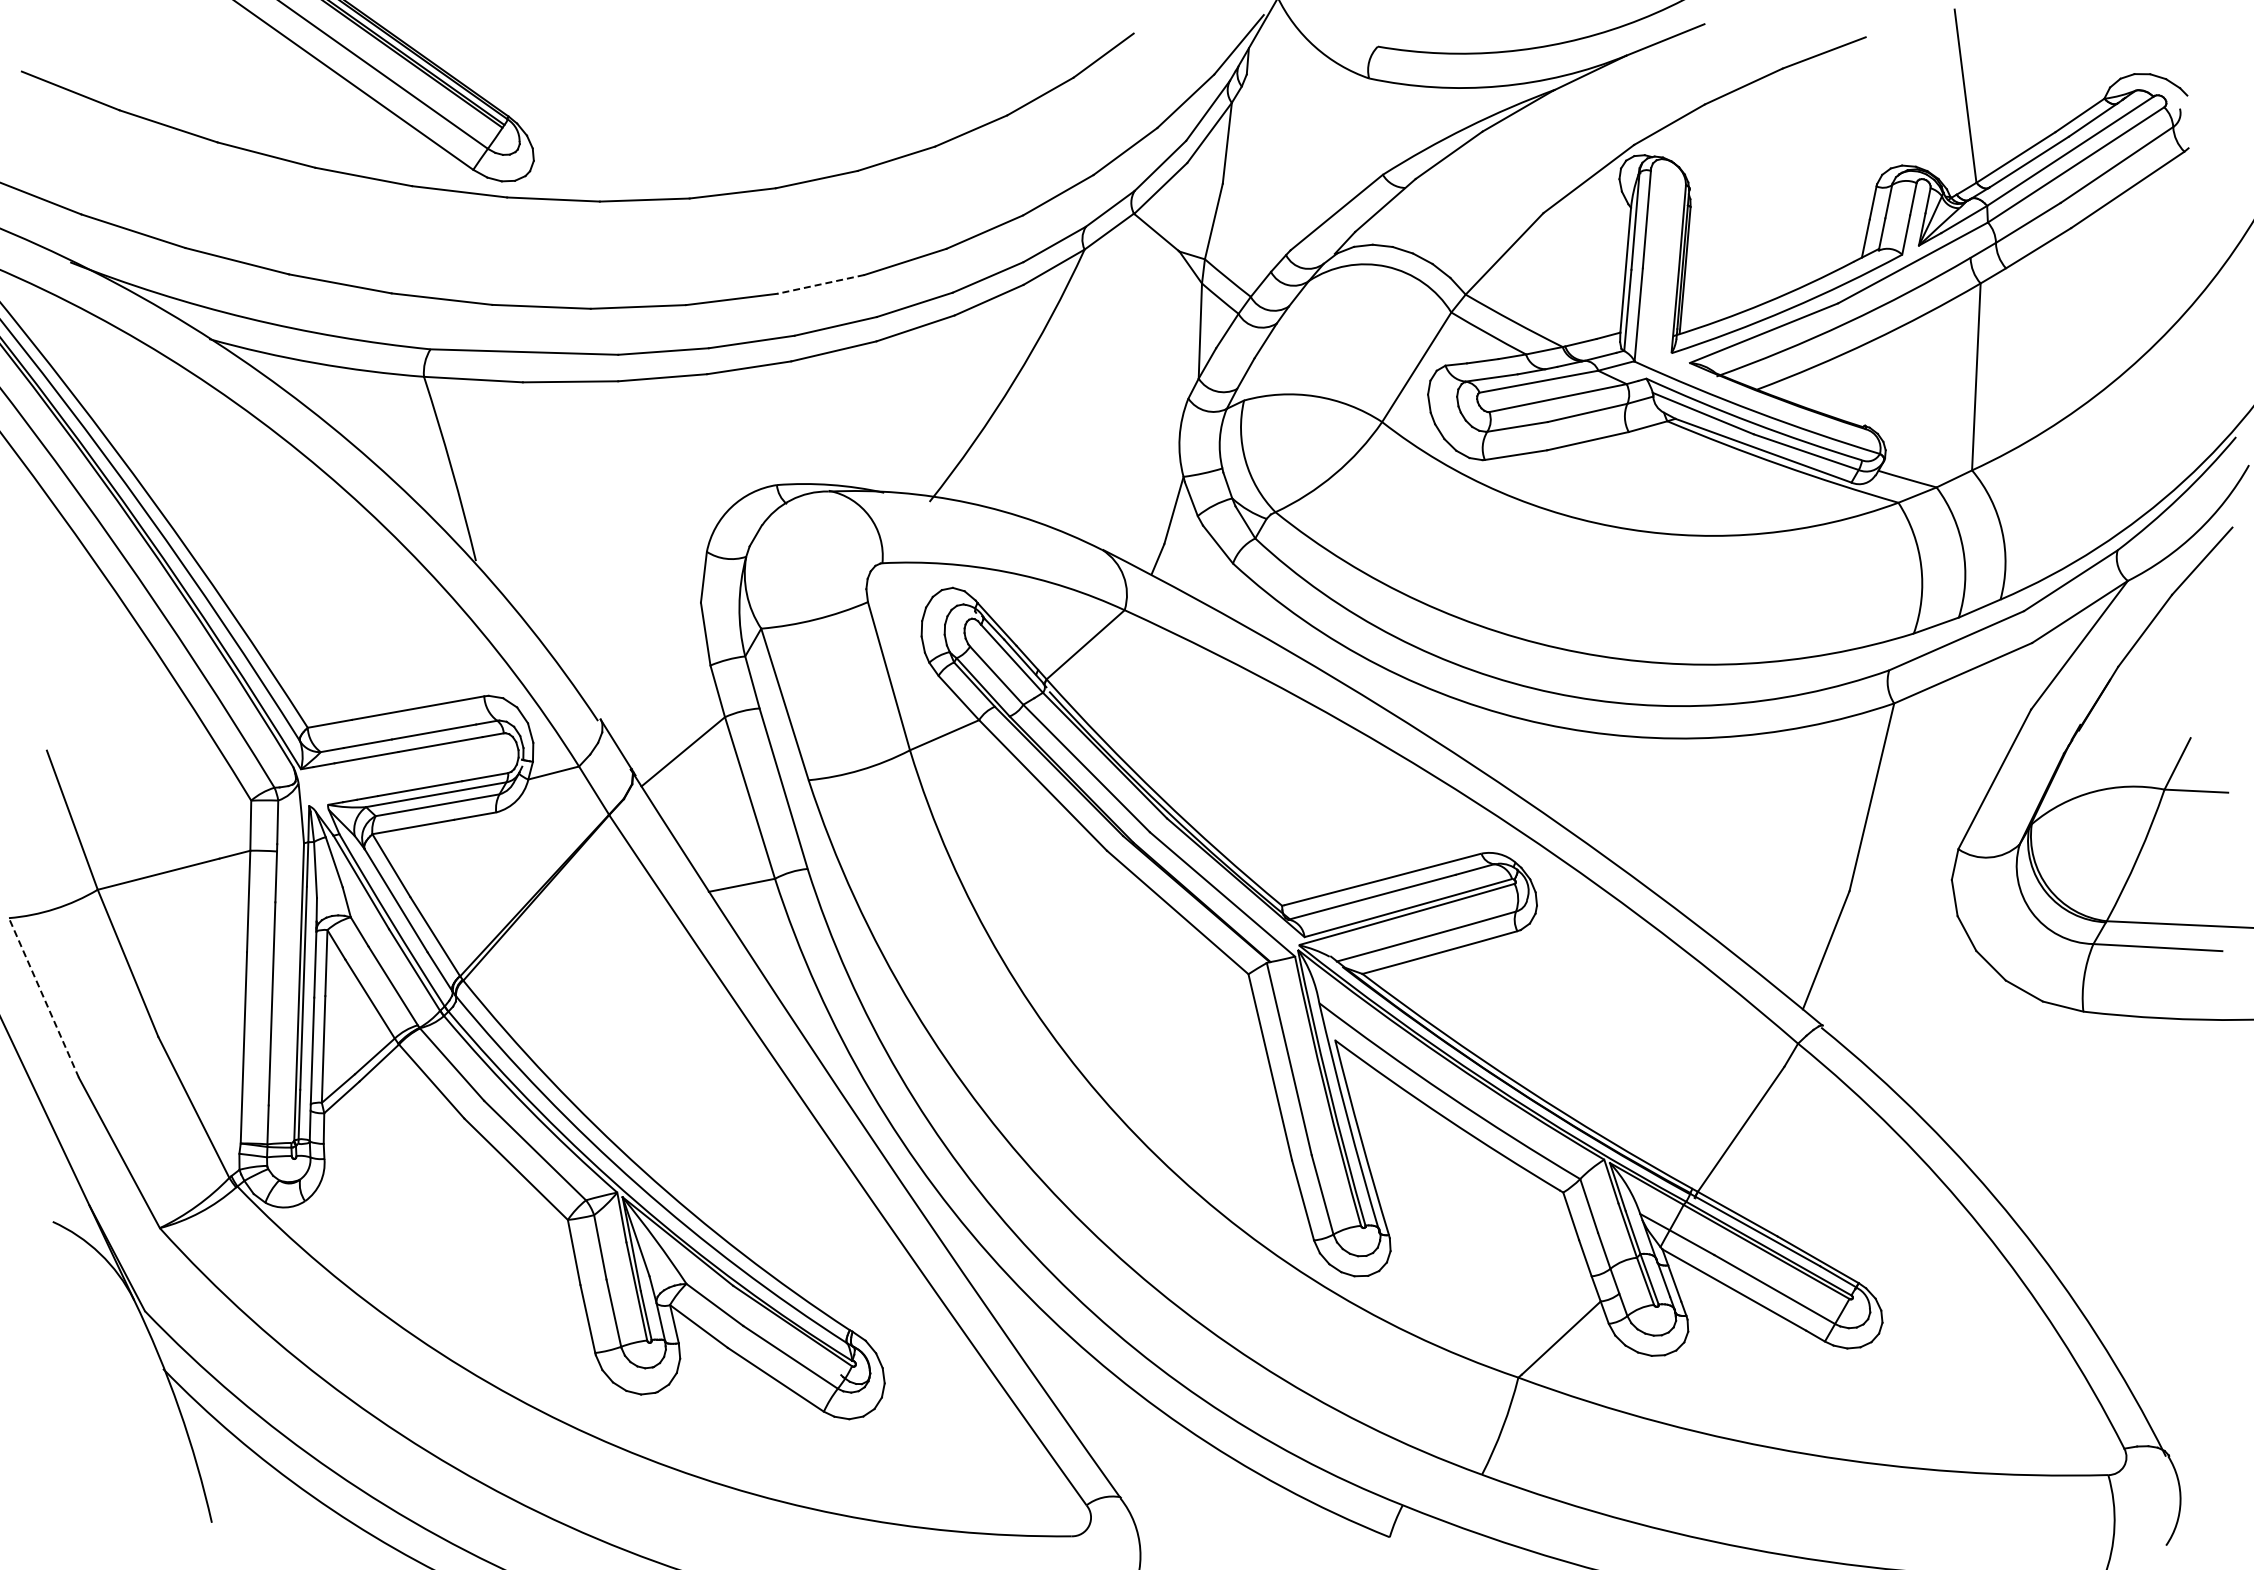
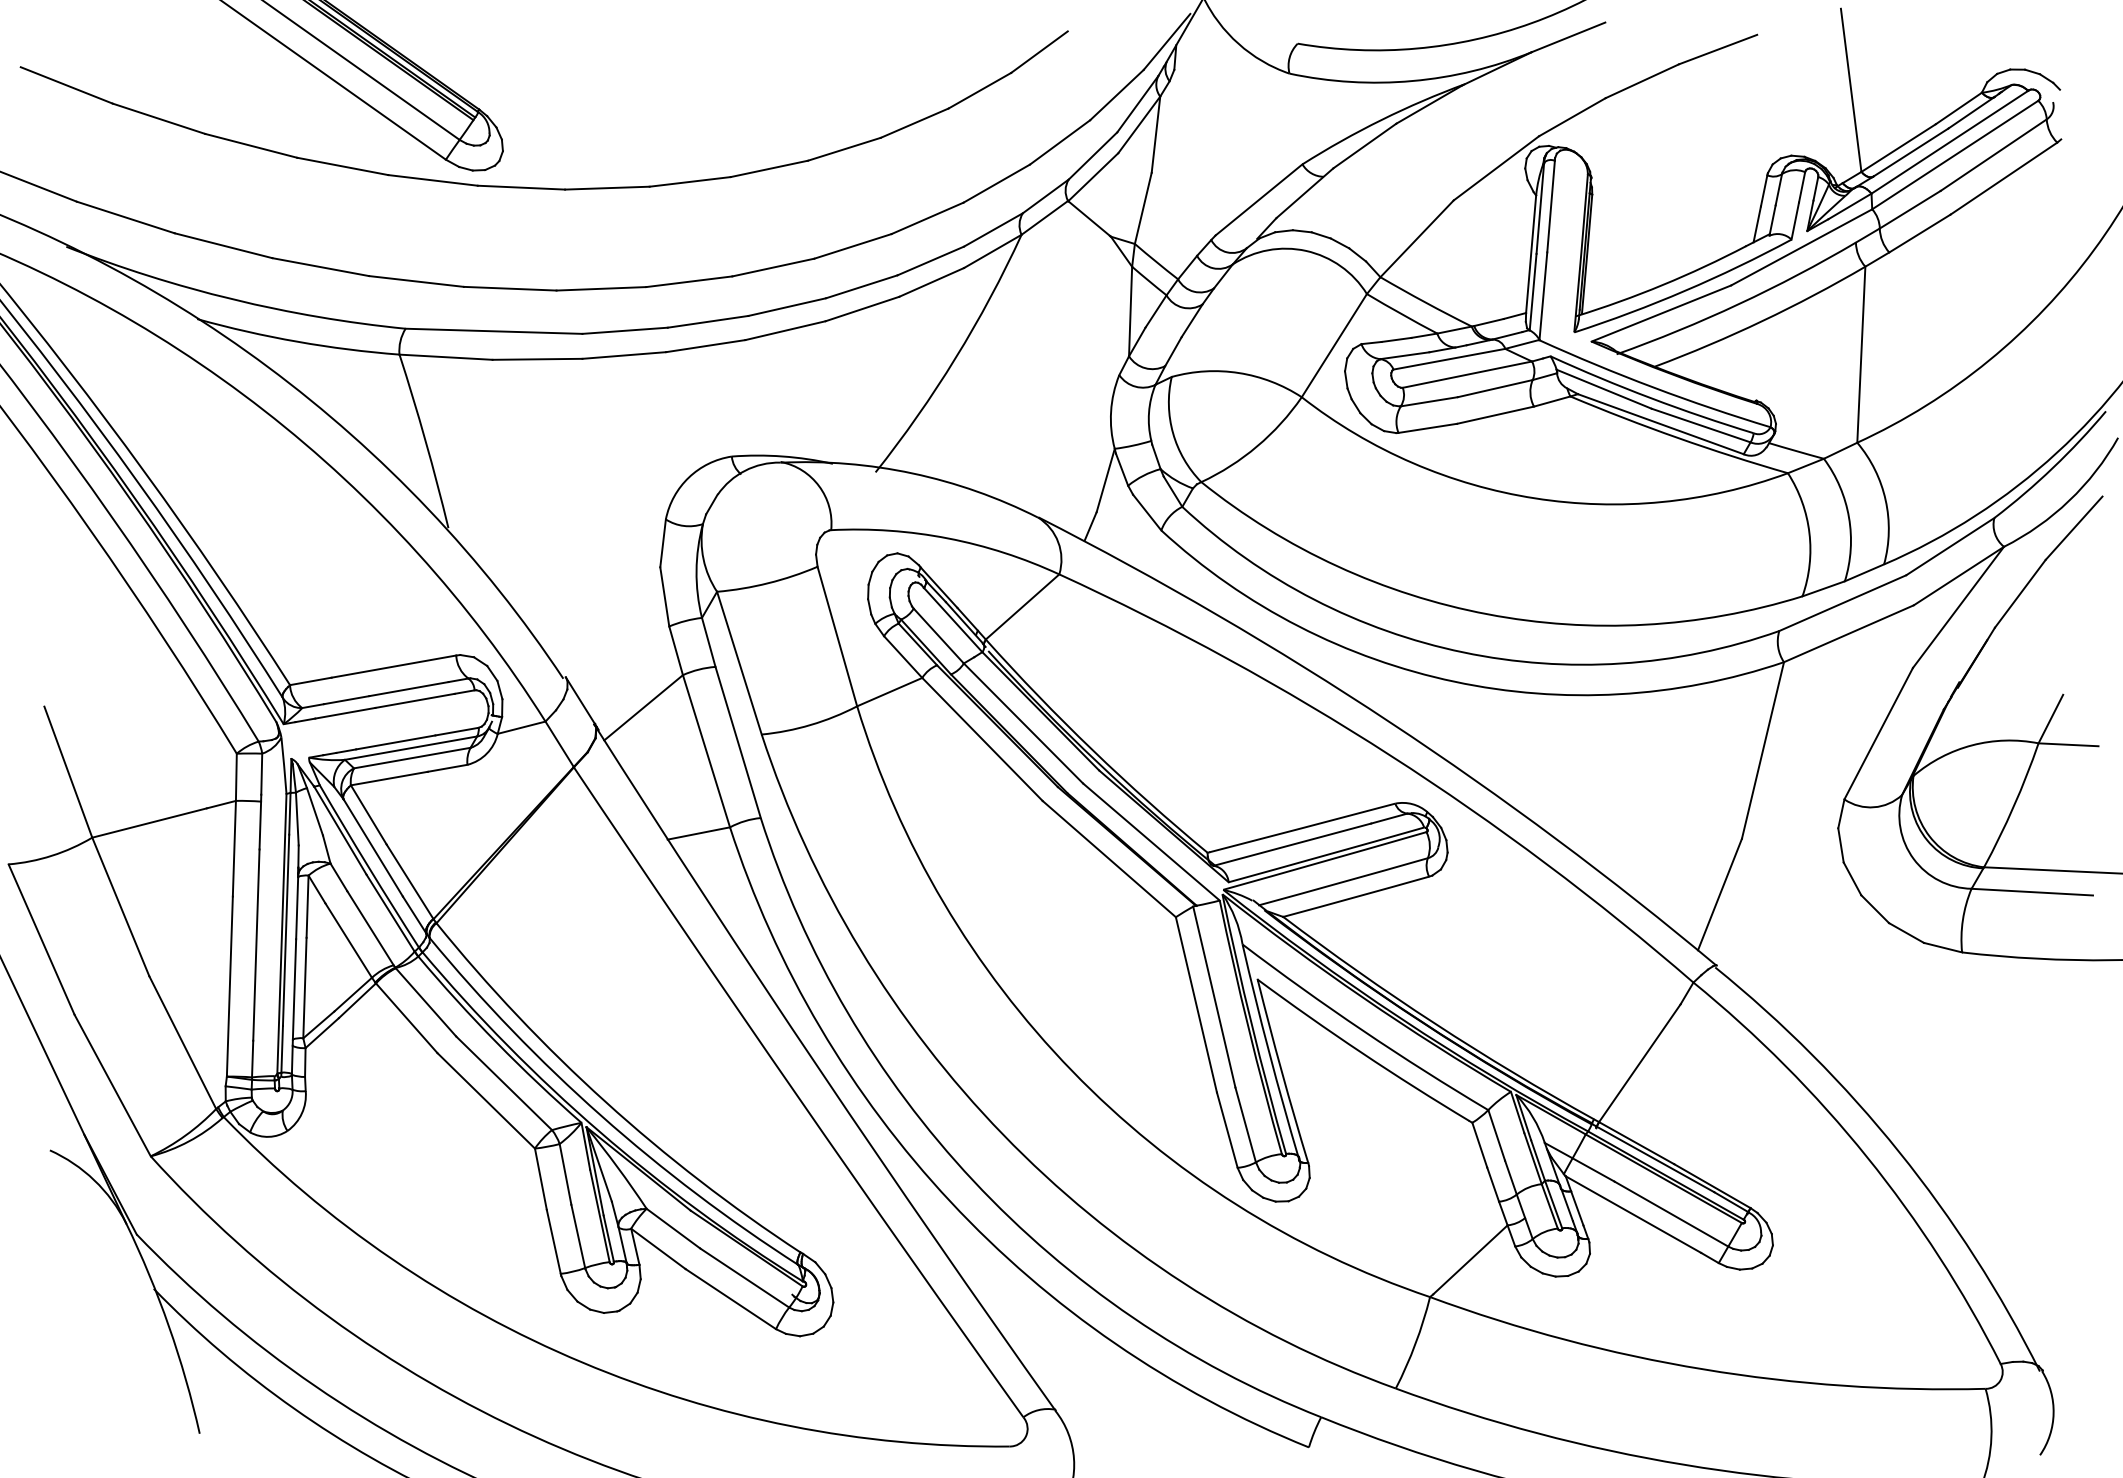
line: (820, 284) -> (772, 267), dashed -> solid
line: (43, 997) -> (41, 939), dashed -> solid

